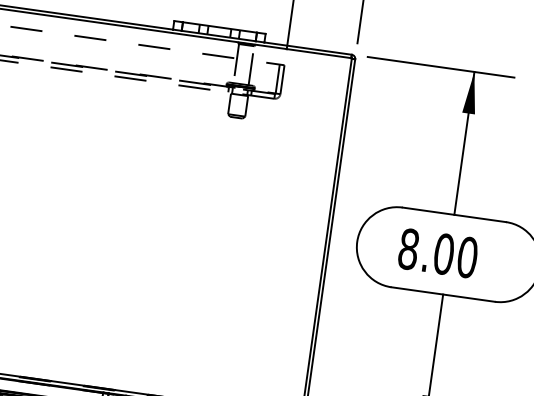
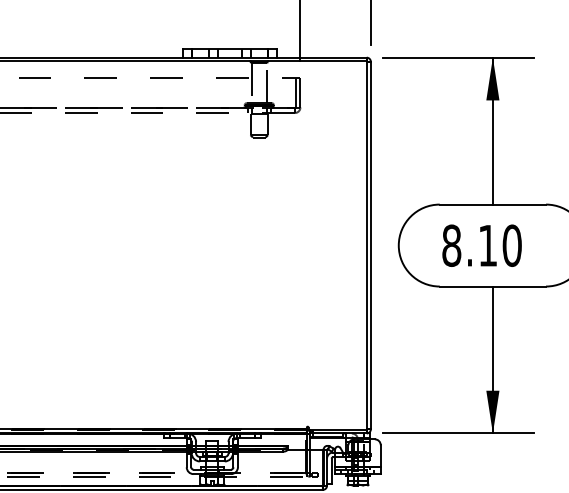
text: (443, 253) -> (487, 245), 8.00 -> 8.10

